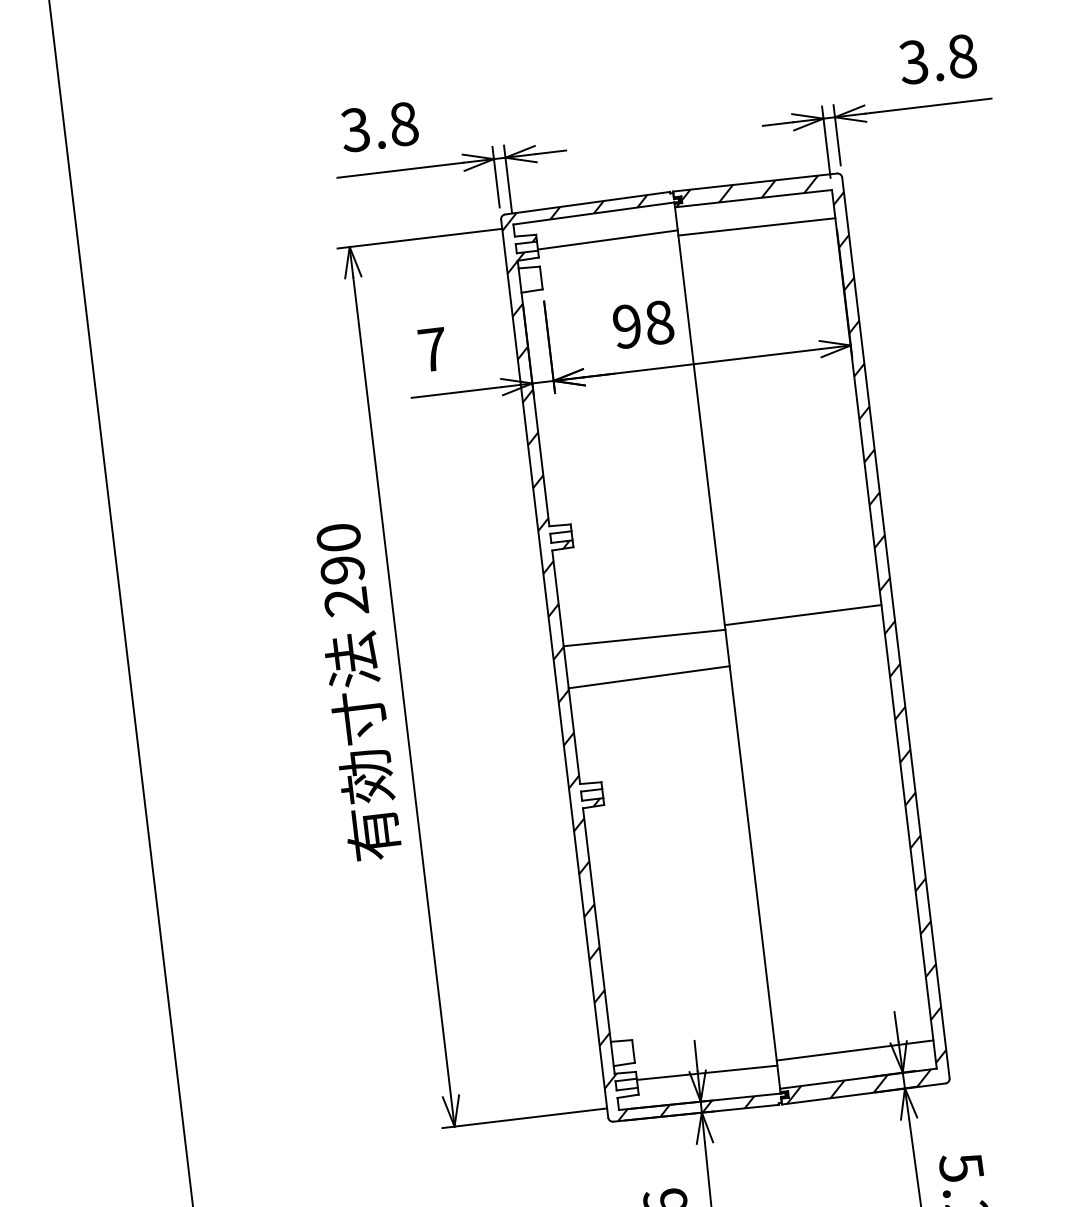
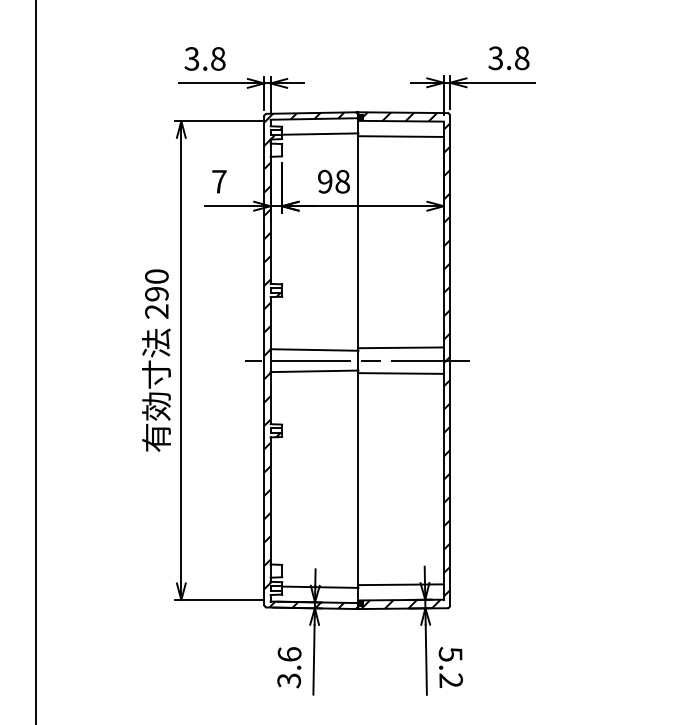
line: (723, 648) -> (356, 360), added
line: (807, 662) -> (400, 373), added

